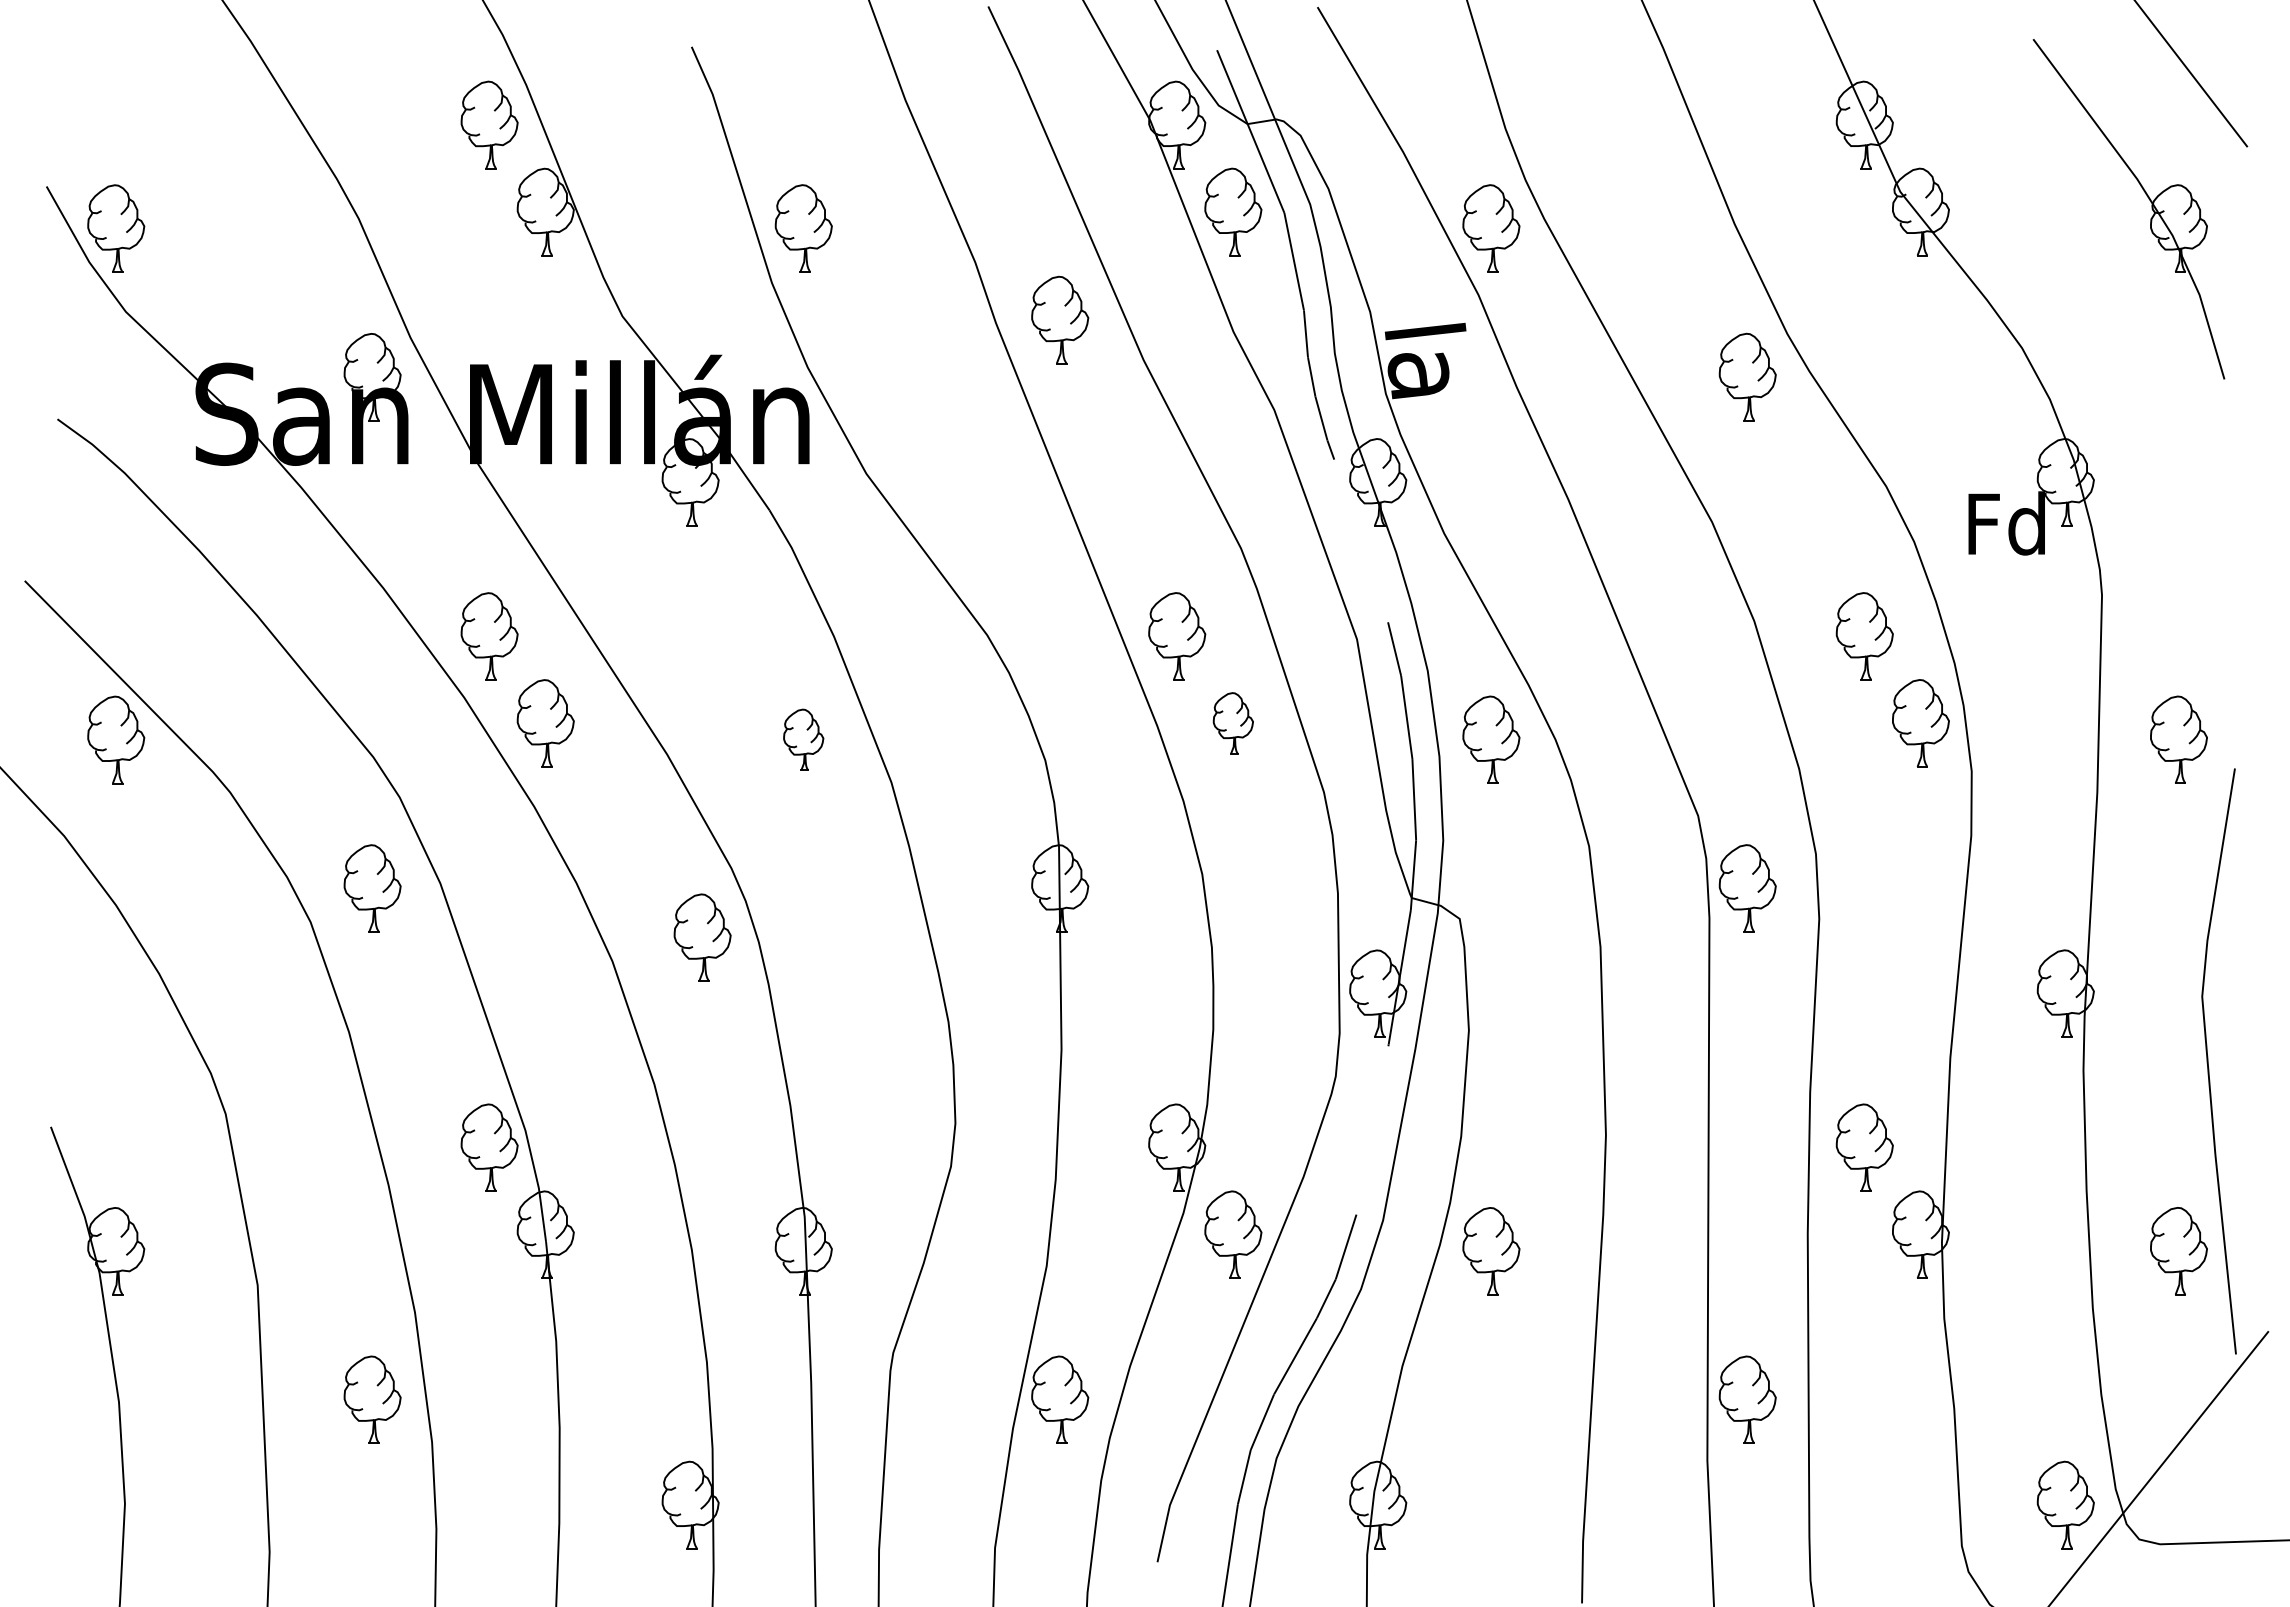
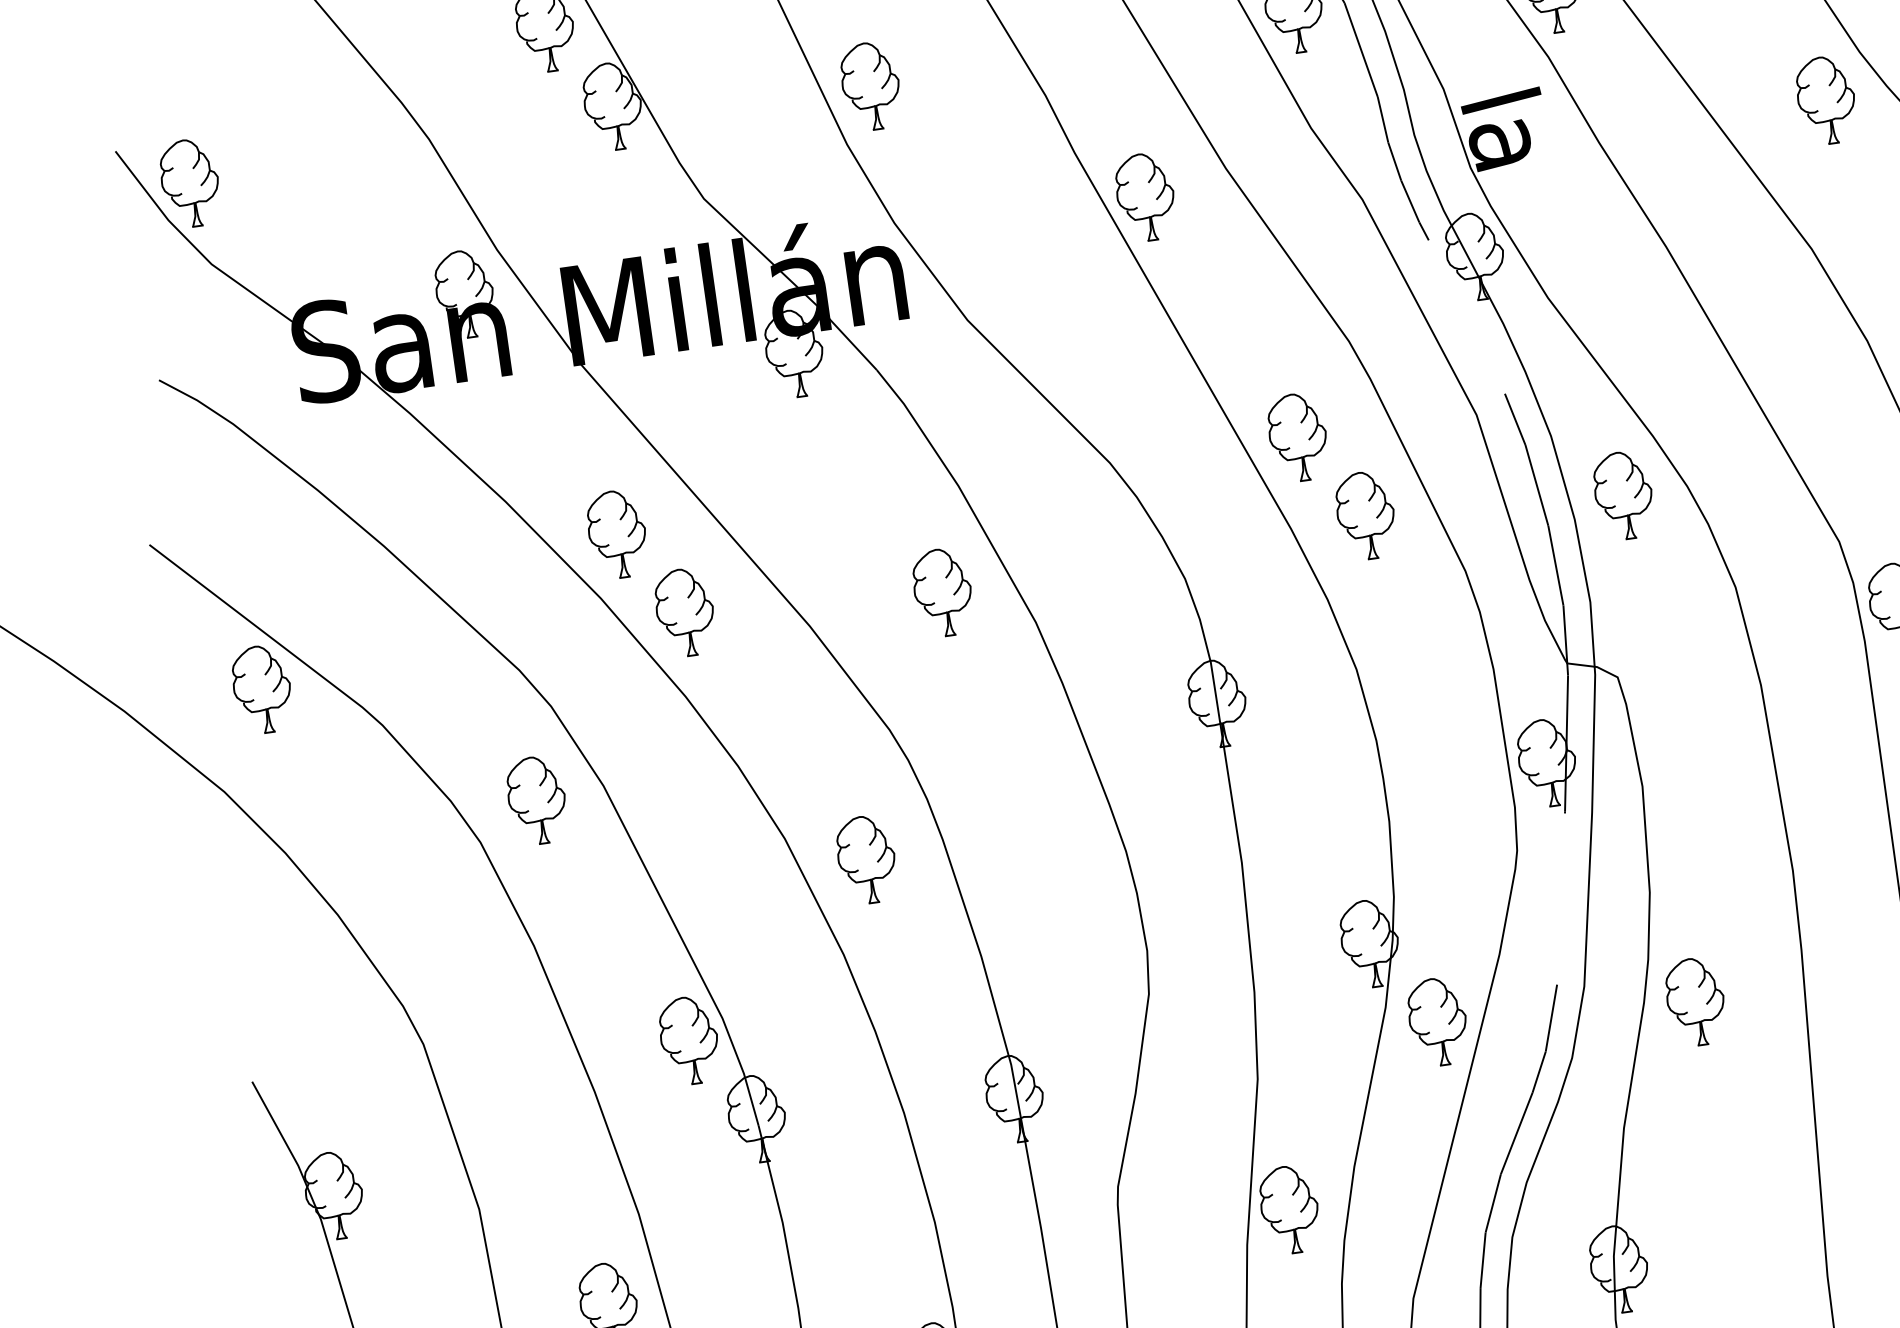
part: (1060, 319) -> (1146, 196), moved
part: (1233, 723) -> (1366, 515), size x1.43
part: (803, 739) -> (942, 592), size x1.43
part: (702, 937) -> (866, 859), moved

